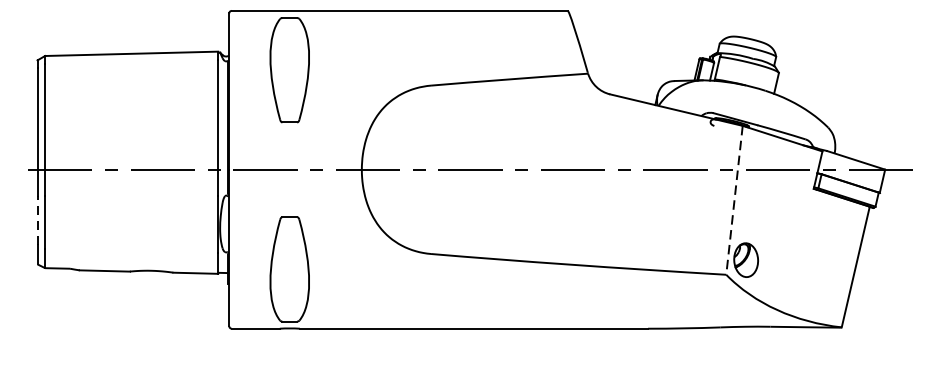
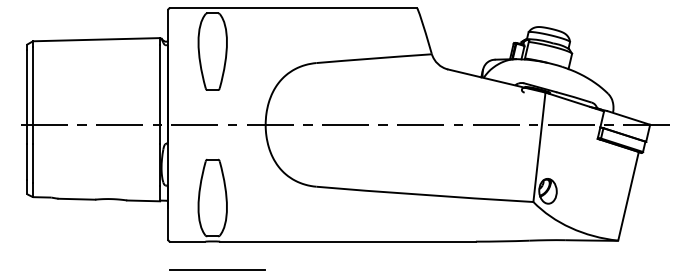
line: (734, 200) -> (539, 147), dashed -> solid
line: (37, 219) -> (27, 161), dashed -> solid
line: (296, 366) -> (217, 269), added

